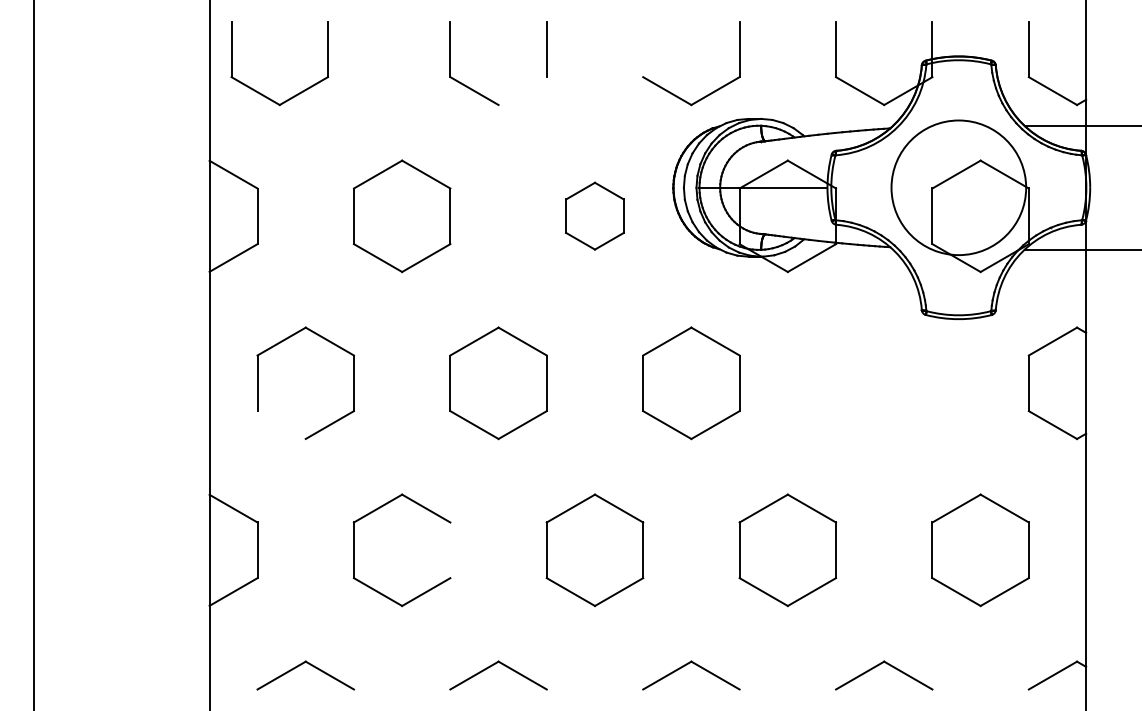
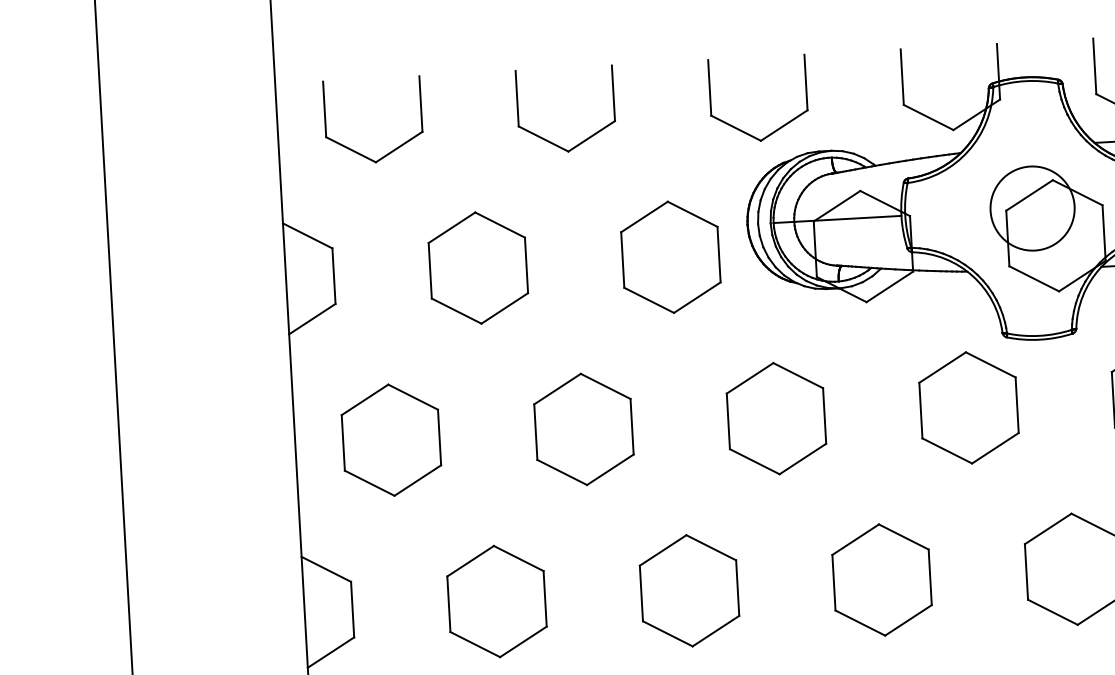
line: (643, 49) -> (710, 88), added
line: (522, 91) -> (591, 136), added
part: (260, 92) -> (355, 150), moved
circle: (958, 187) -> (1032, 208), size x0.62
part: (594, 215) -> (670, 256), size x1.67
part: (884, 383) -> (969, 408), added
line: (281, 424) -> (369, 482), added
line: (450, 550) -> (545, 599), added

